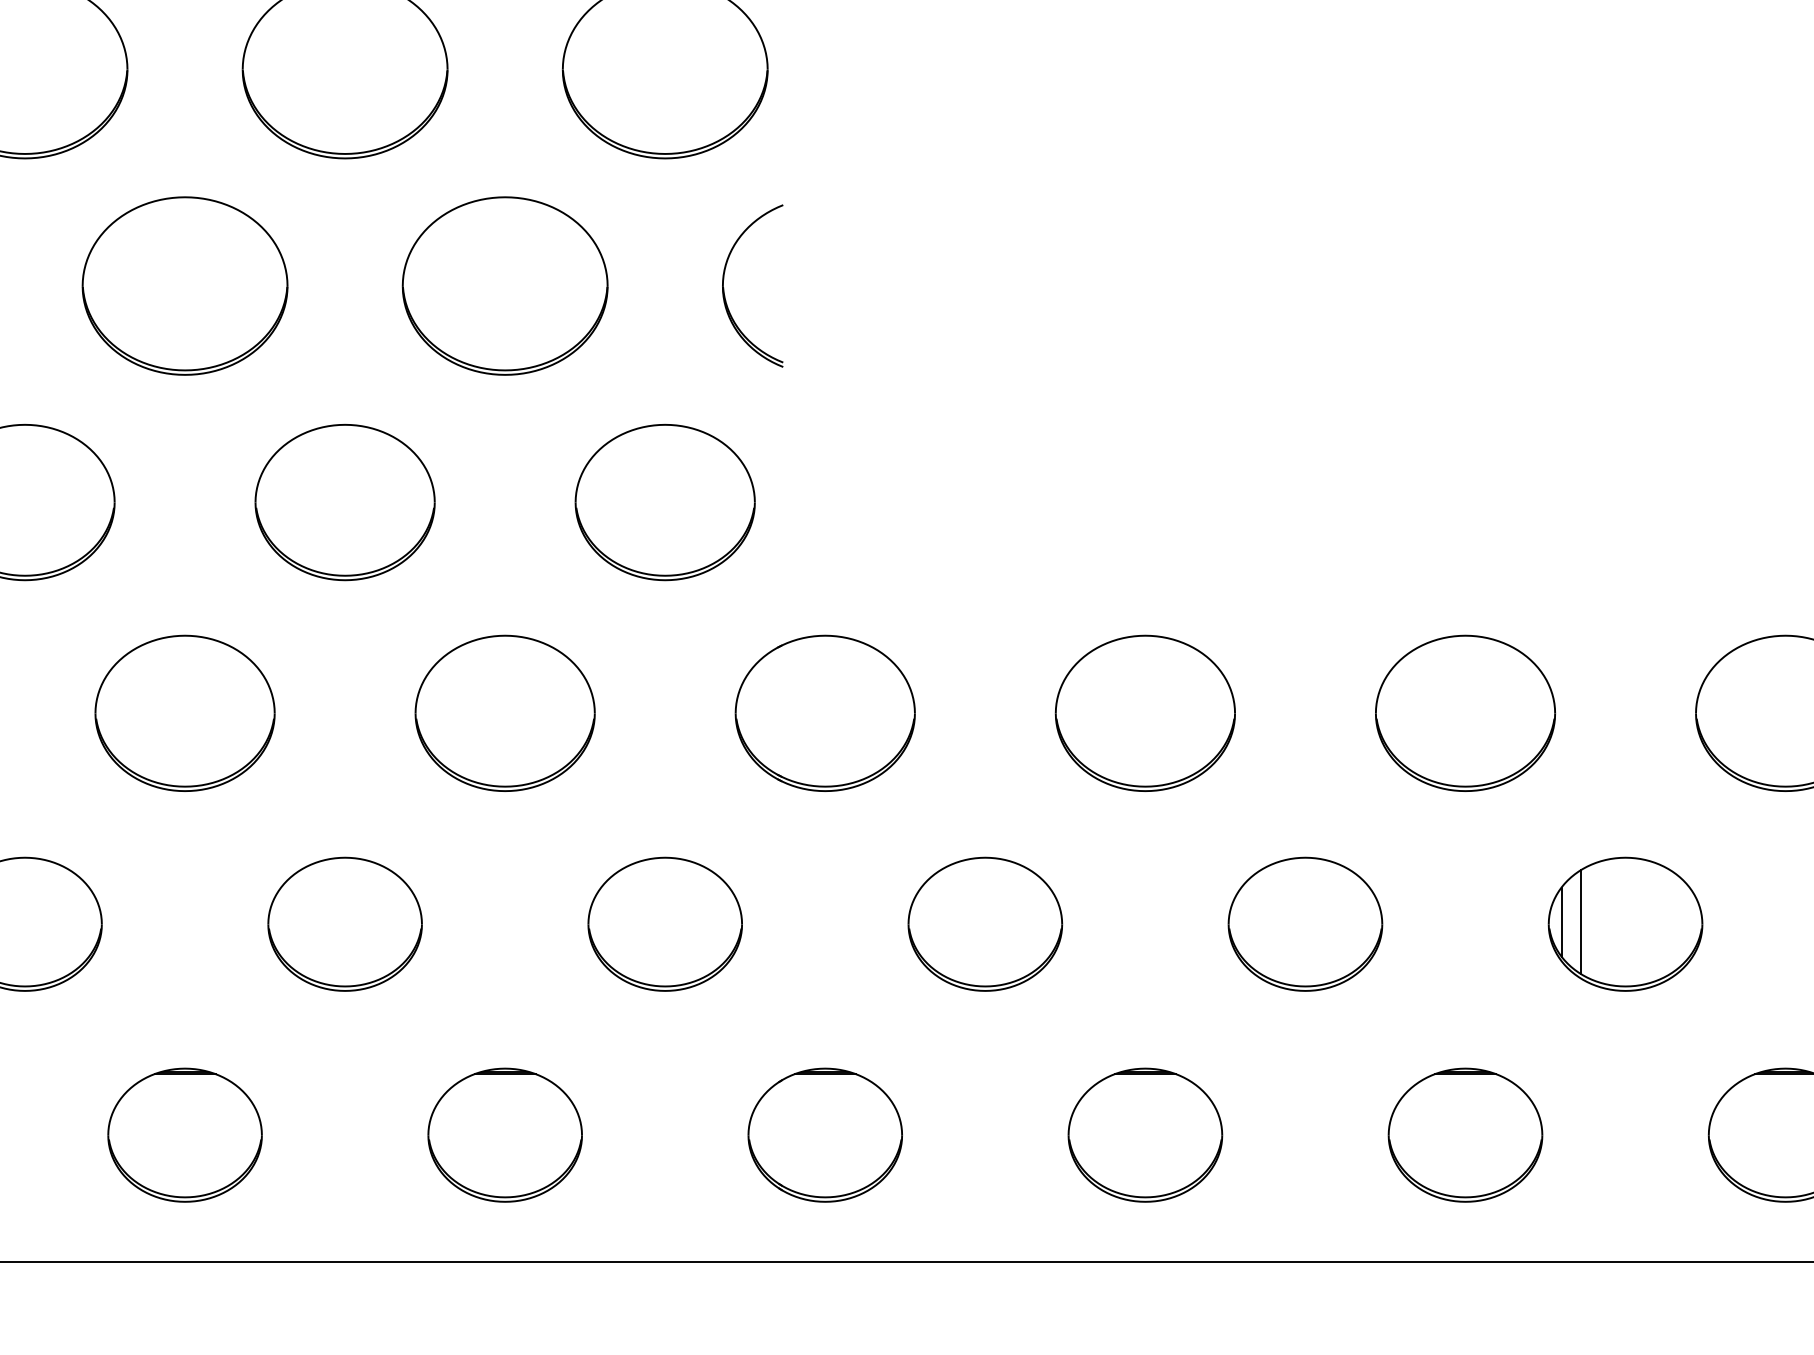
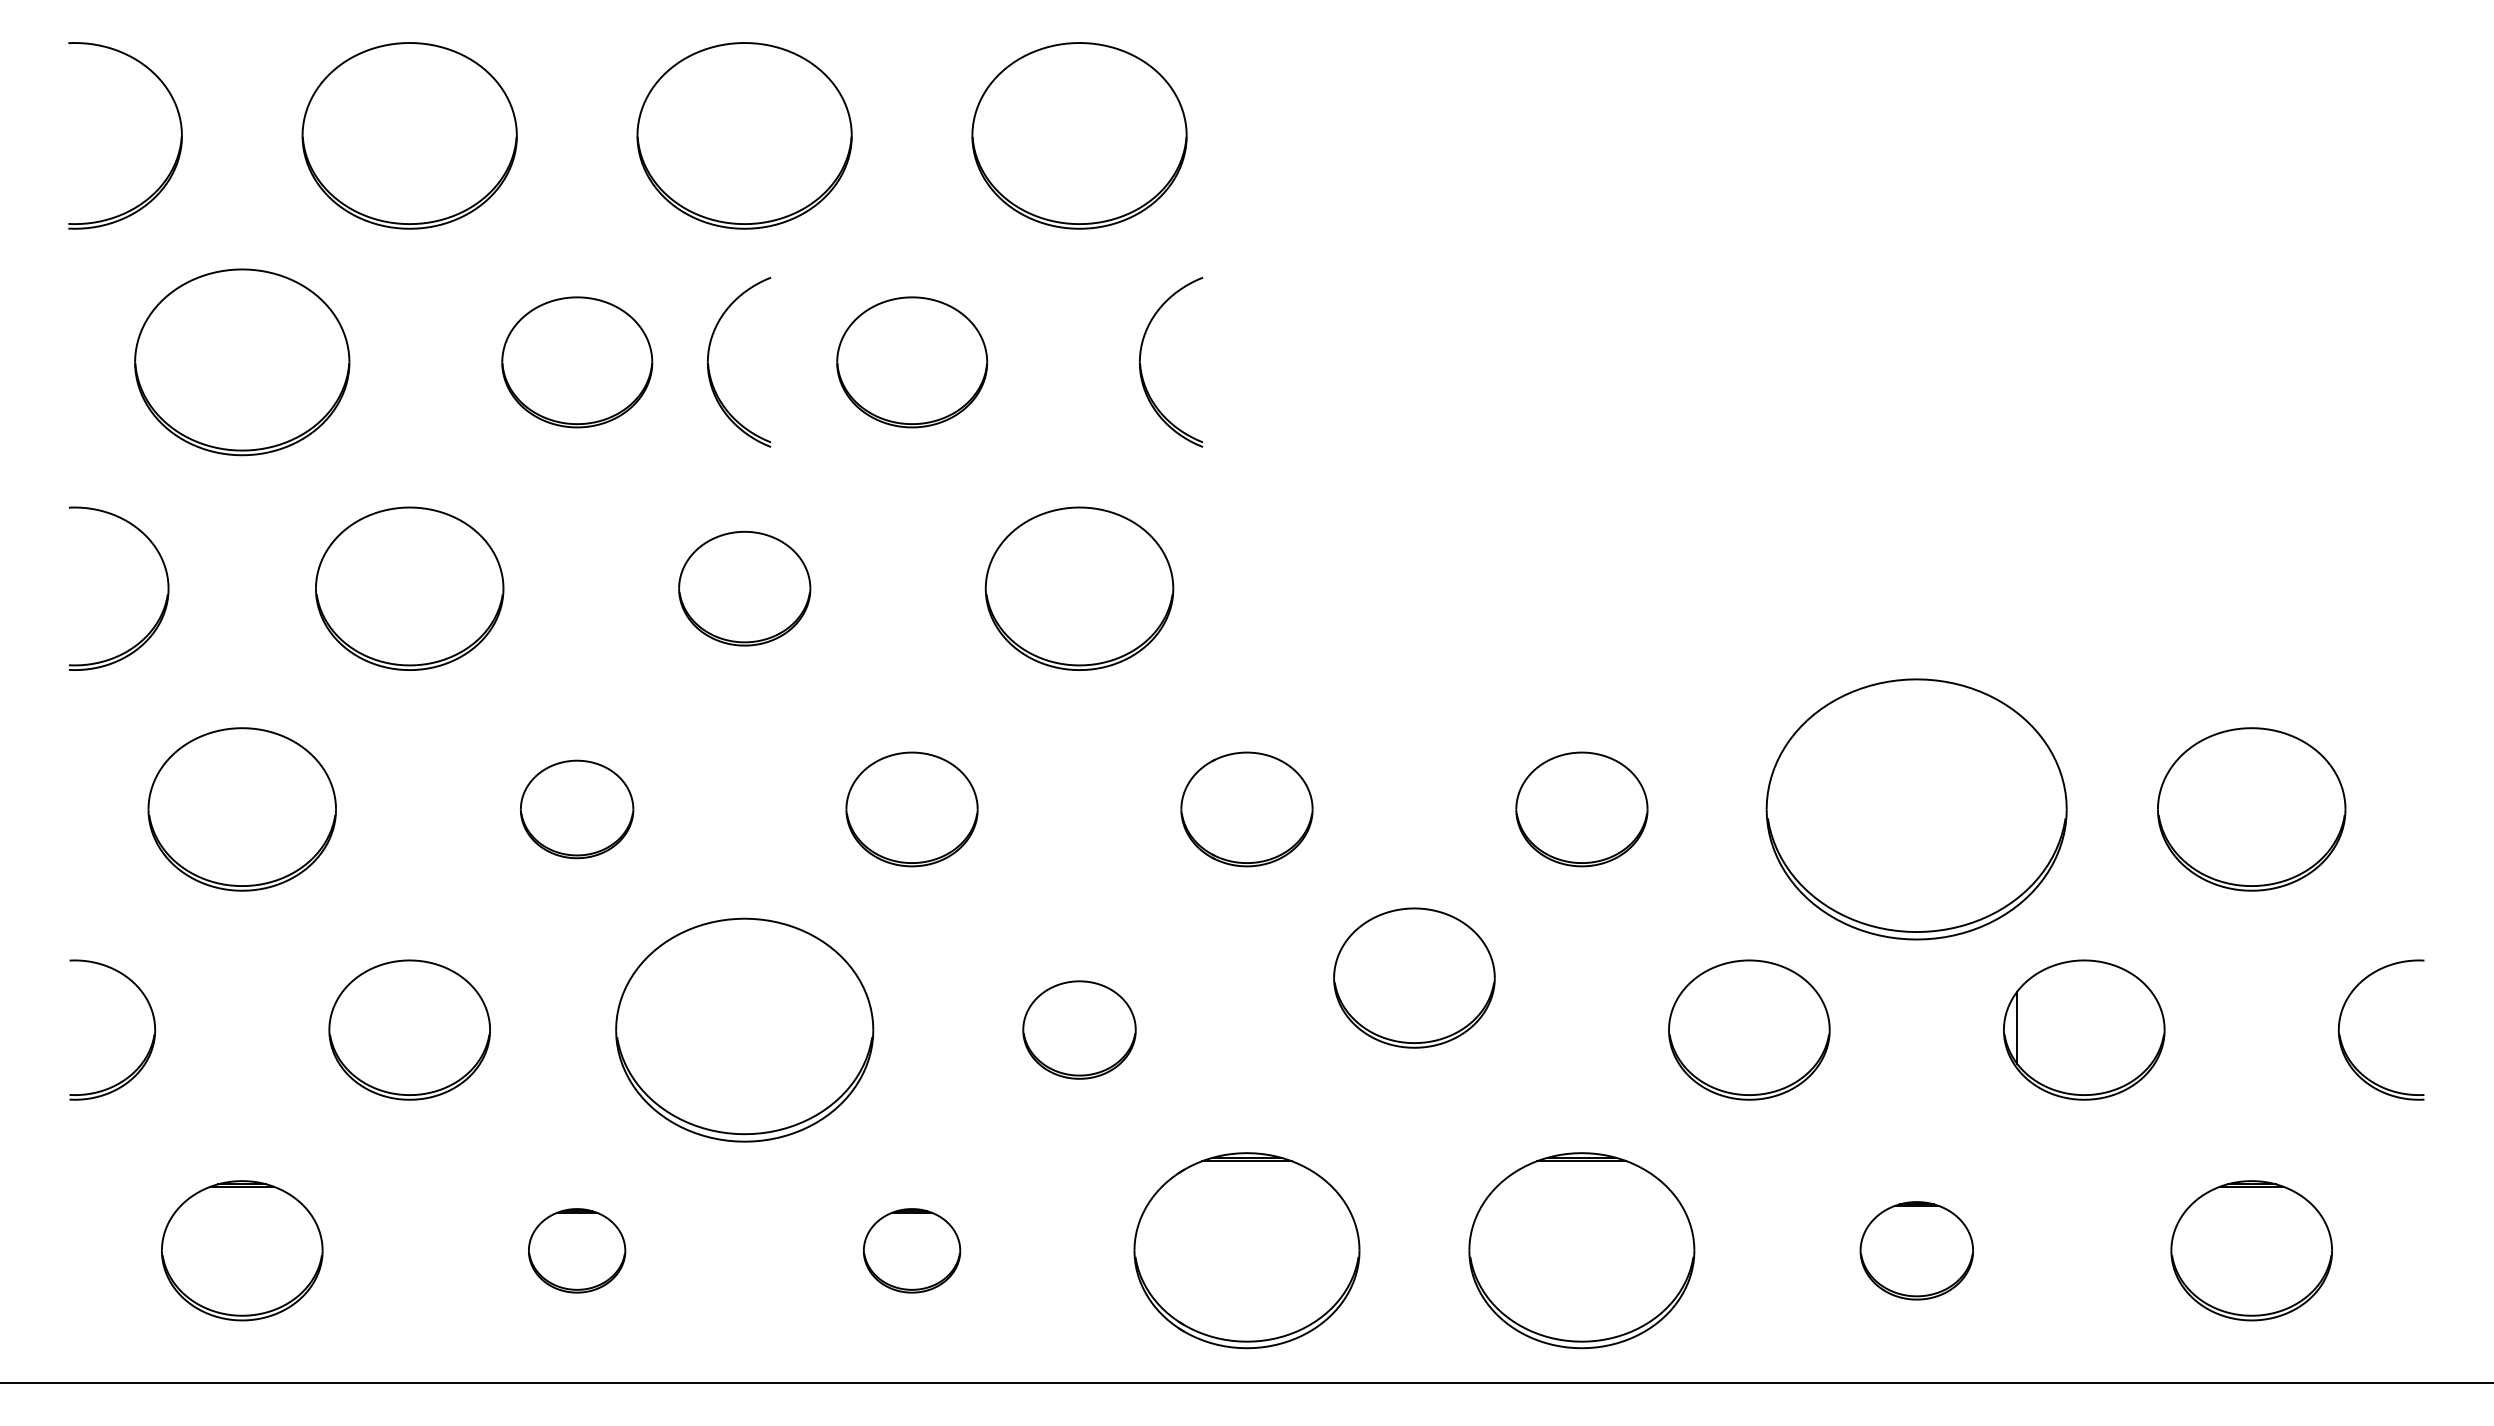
part: (185, 286) -> (577, 362), size x0.7
part: (505, 286) -> (912, 362), size x0.7
part: (311, 288) -> (709, 364), added
part: (345, 502) -> (744, 588), size x0.7
part: (184, 713) -> (576, 809), size x0.6
part: (504, 713) -> (911, 809), size x0.7
part: (824, 713) -> (1246, 809), size x0.7
part: (1145, 713) -> (1581, 809), size x0.7
part: (1465, 713) -> (1916, 809), size x1.6
line: (1580, 921) -> (2037, 1027), removed
part: (345, 923) -> (744, 1029), size x1.6
part: (665, 923) -> (1079, 1029), size x0.7
part: (985, 923) -> (1414, 977), moved
part: (184, 1134) -> (576, 1250), size x0.6
part: (504, 1134) -> (911, 1250), size x0.6
part: (824, 1134) -> (1246, 1250), size x1.4
part: (1145, 1134) -> (1581, 1250), size x1.4
part: (1465, 1134) -> (1916, 1250), size x0.7

